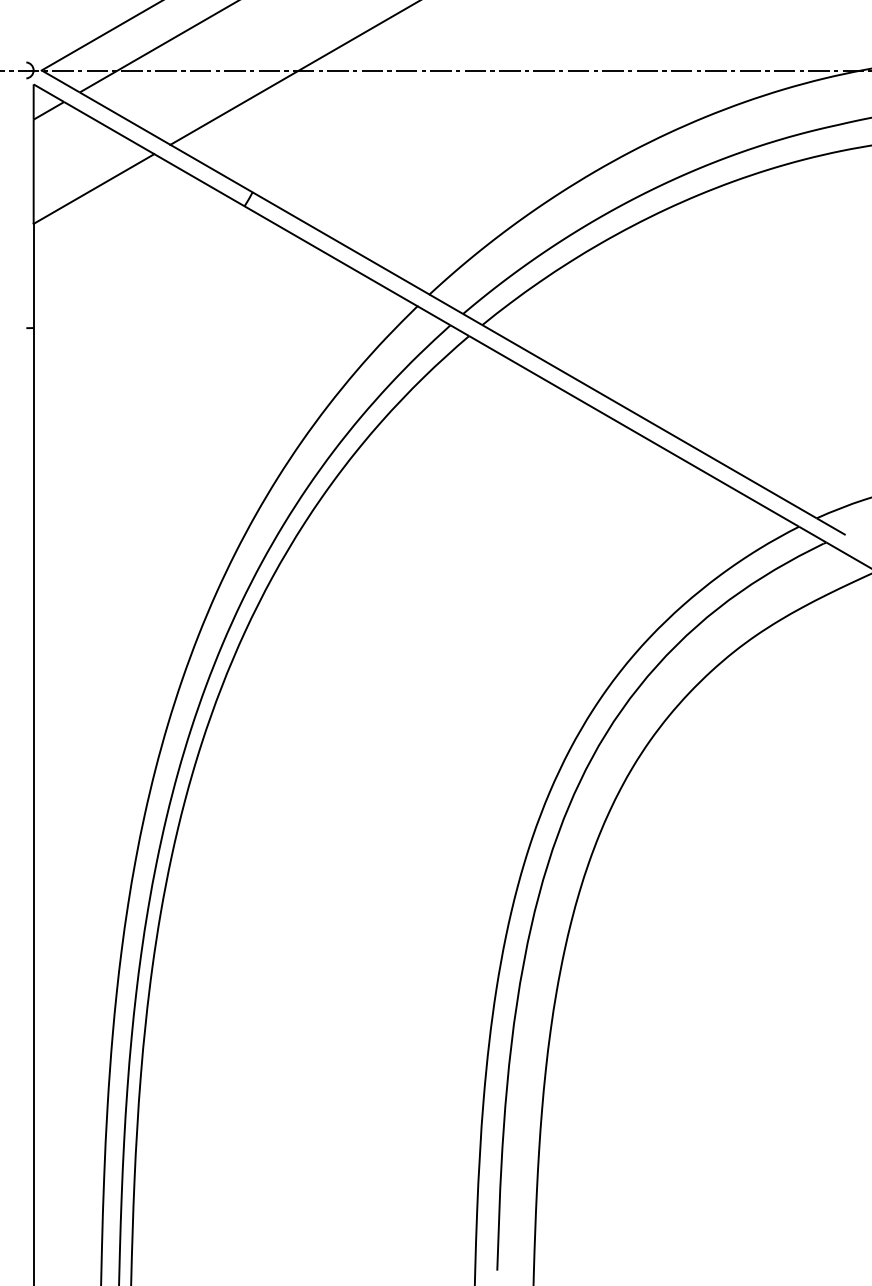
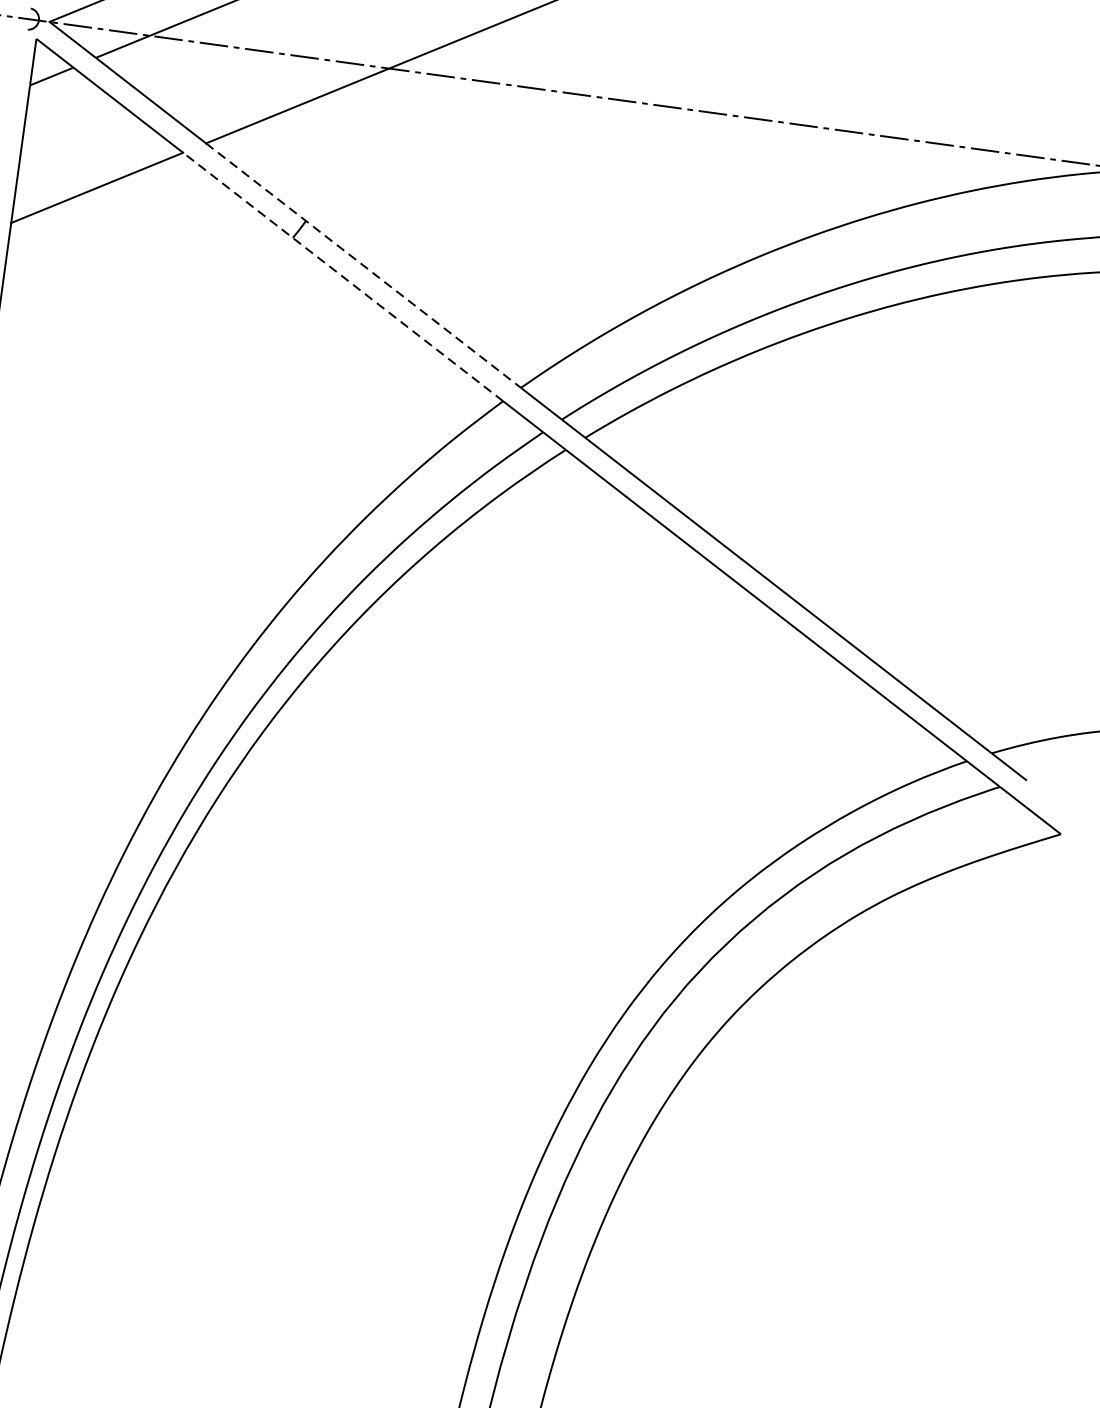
line: (299, 219) -> (362, 265), solid -> dashed
line: (285, 230) -> (342, 277), solid -> dashed

